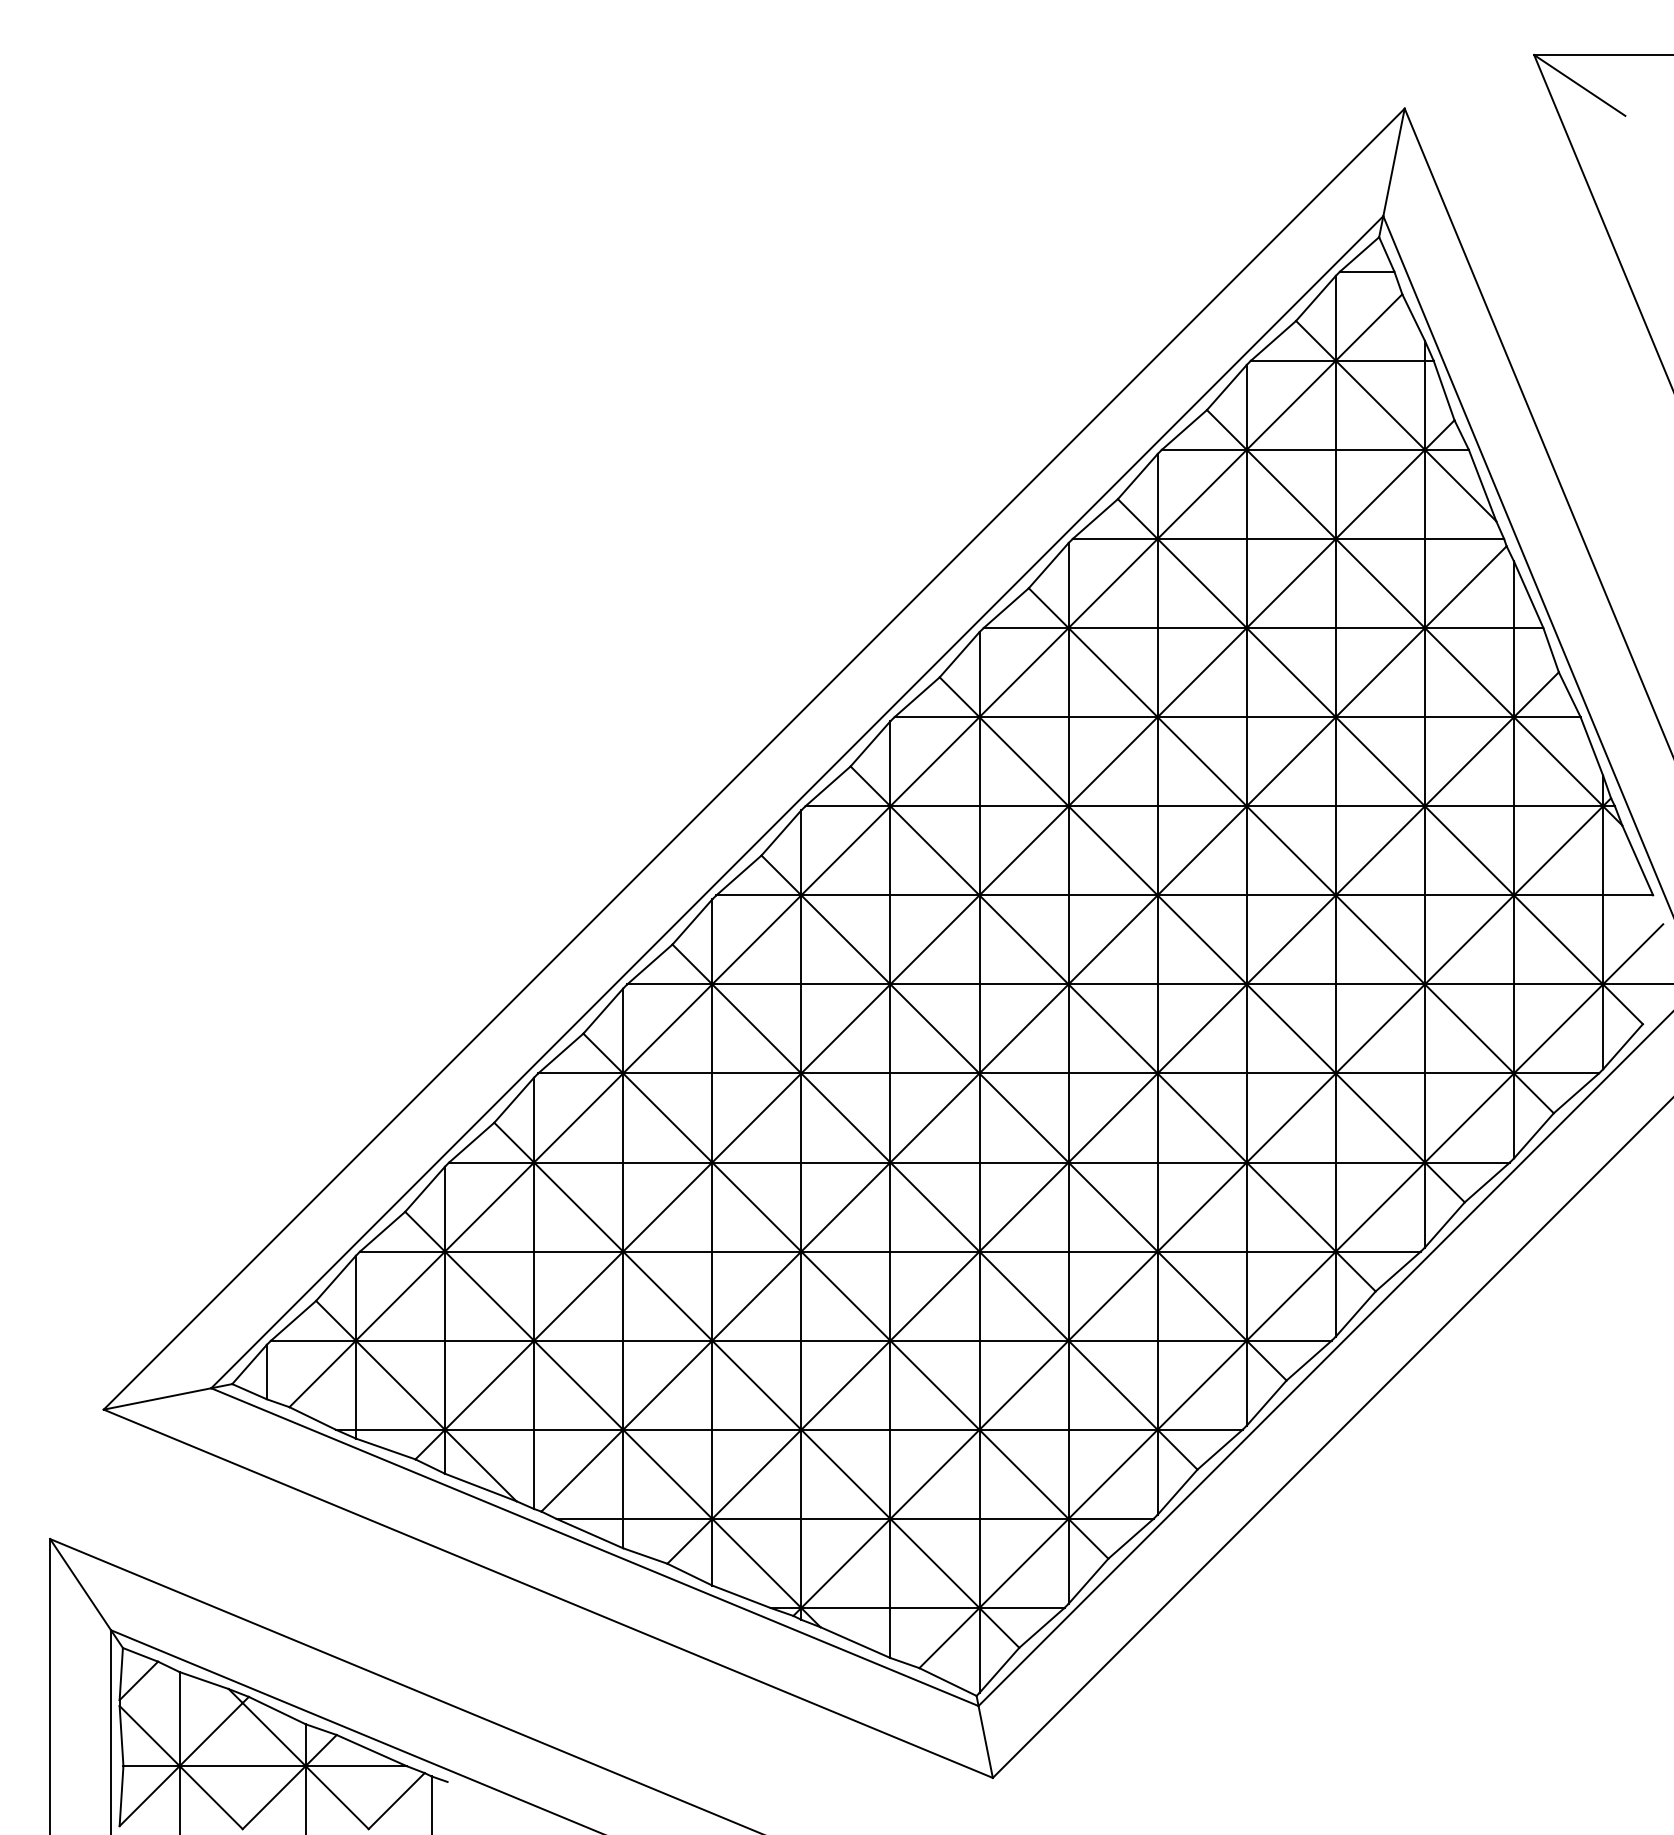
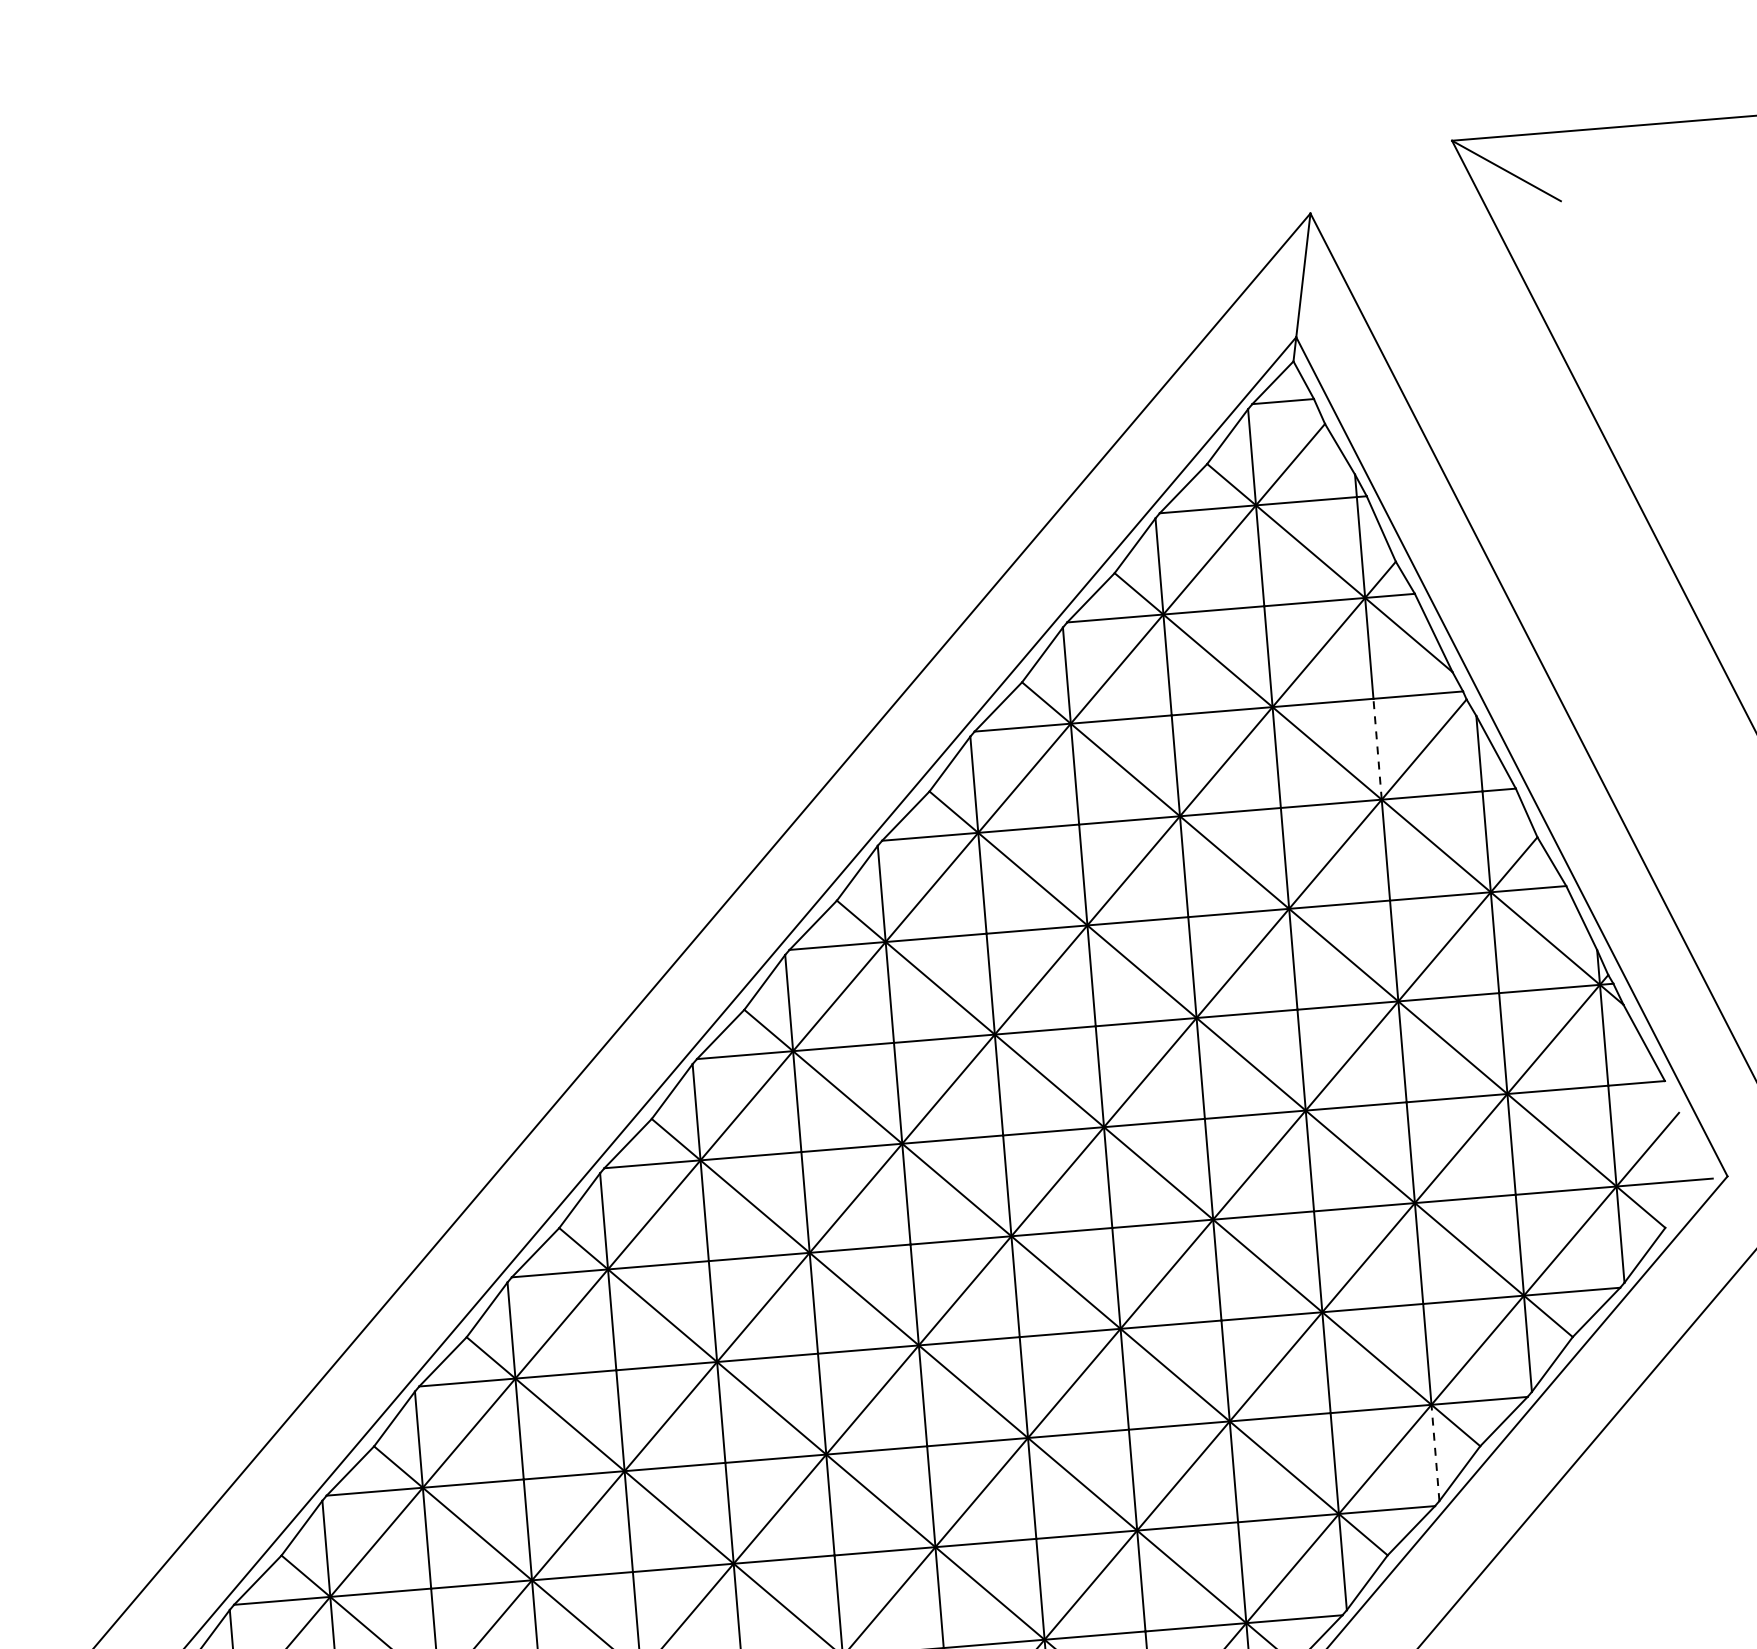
line: (1424, 583) -> (1377, 749), solid -> dashed
line: (1424, 1204) -> (1434, 1452), solid -> dashed

